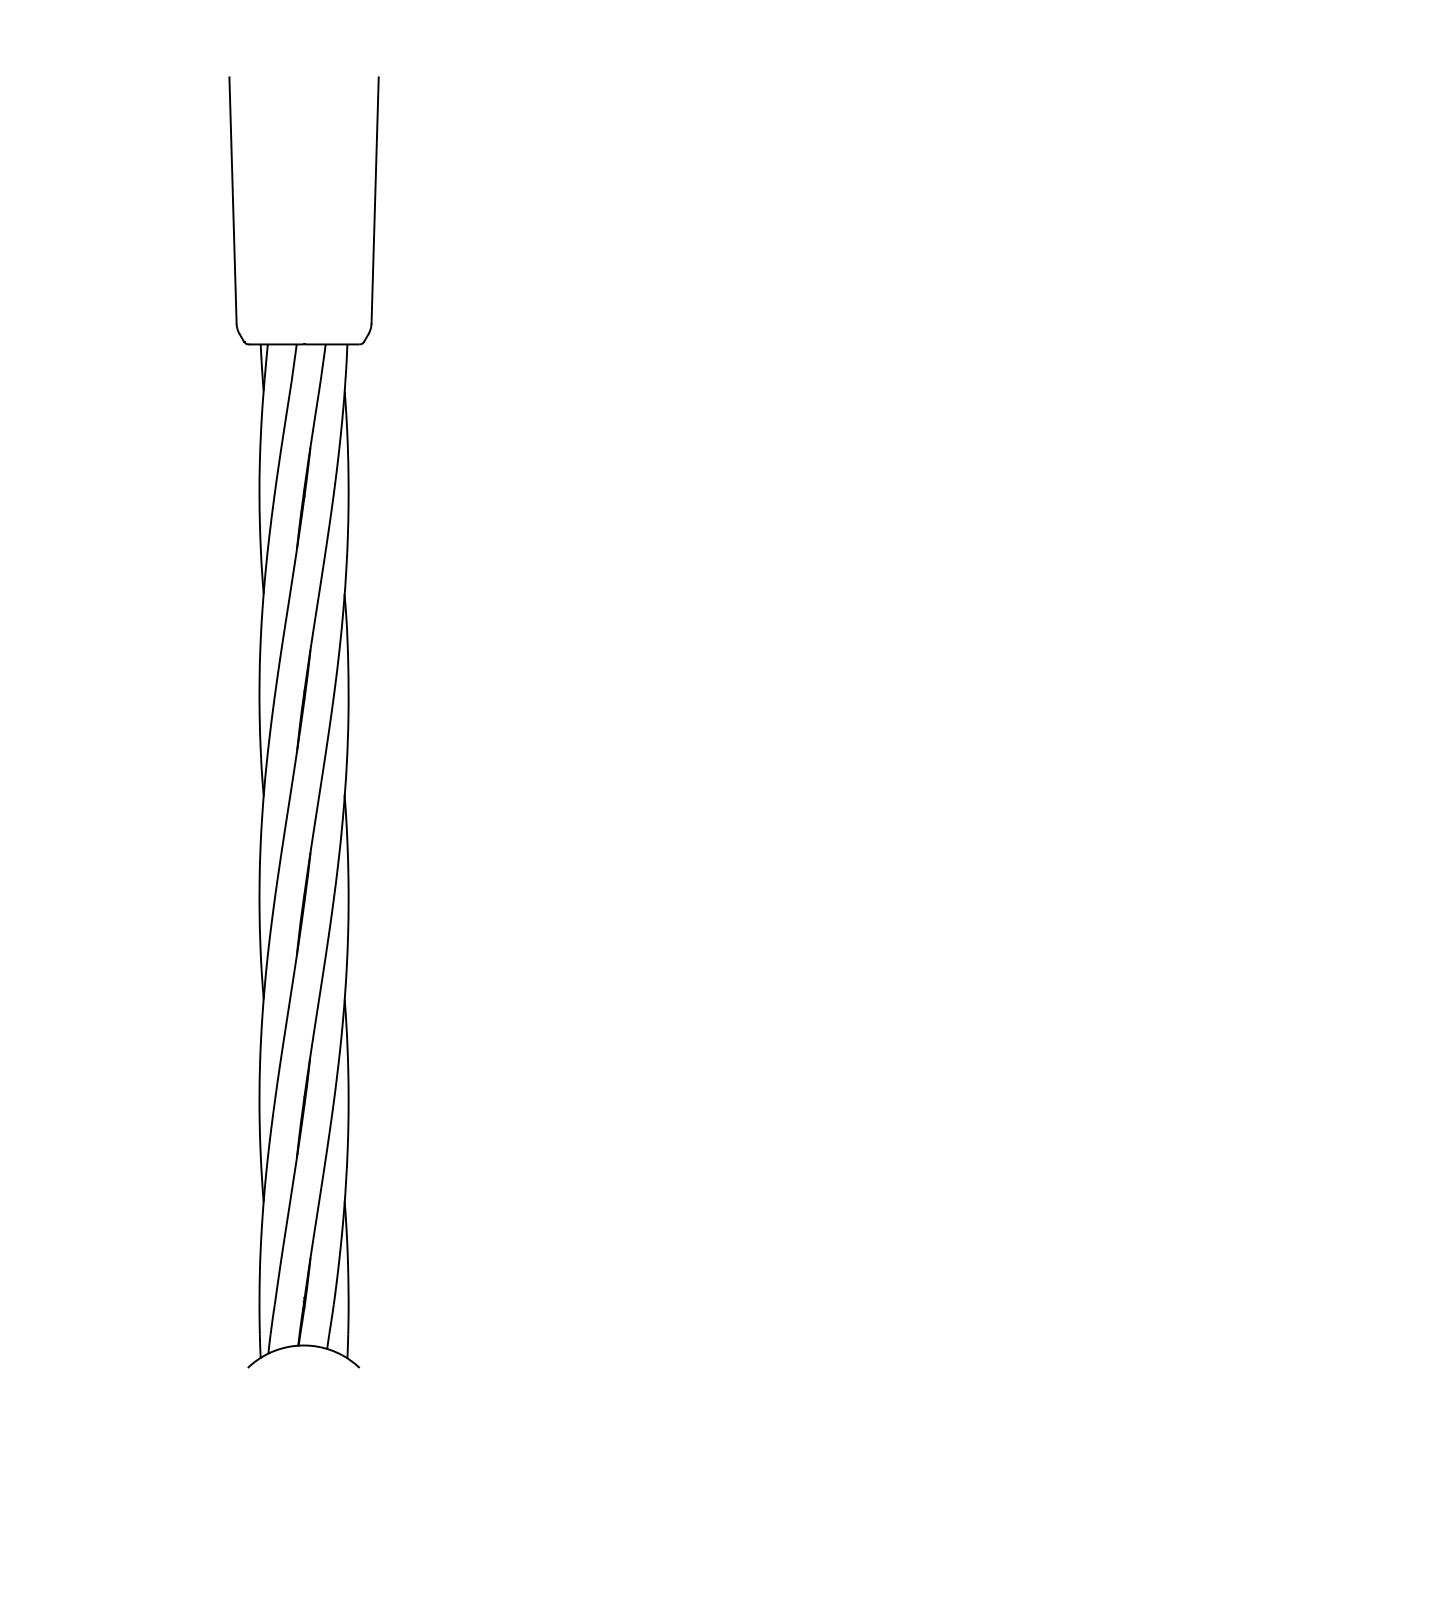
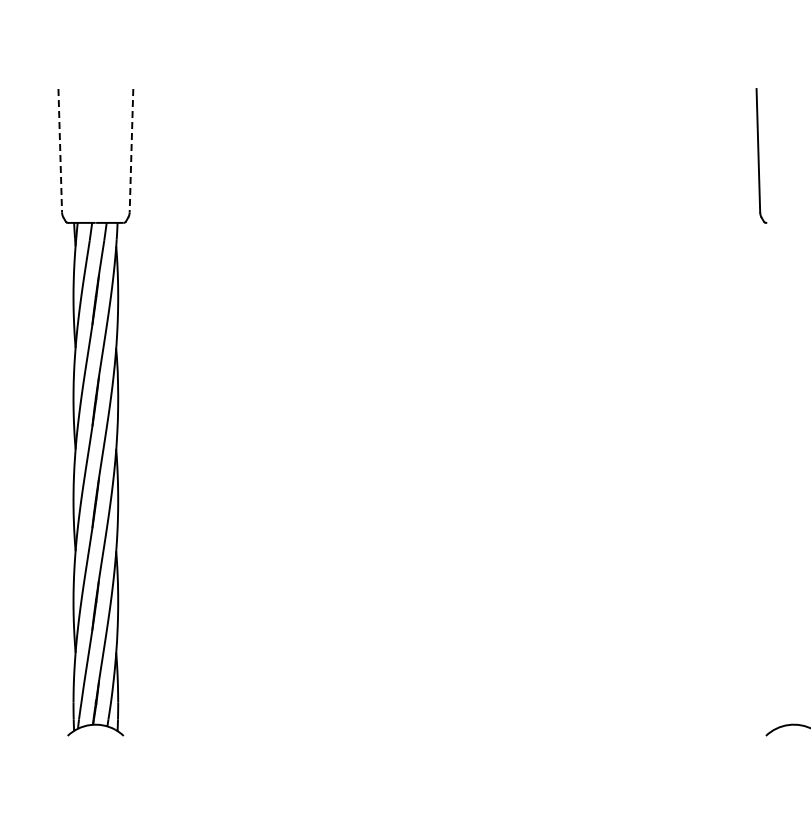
line: (233, 199) -> (60, 150), solid -> dashed
line: (375, 199) -> (131, 150), solid -> dashed

